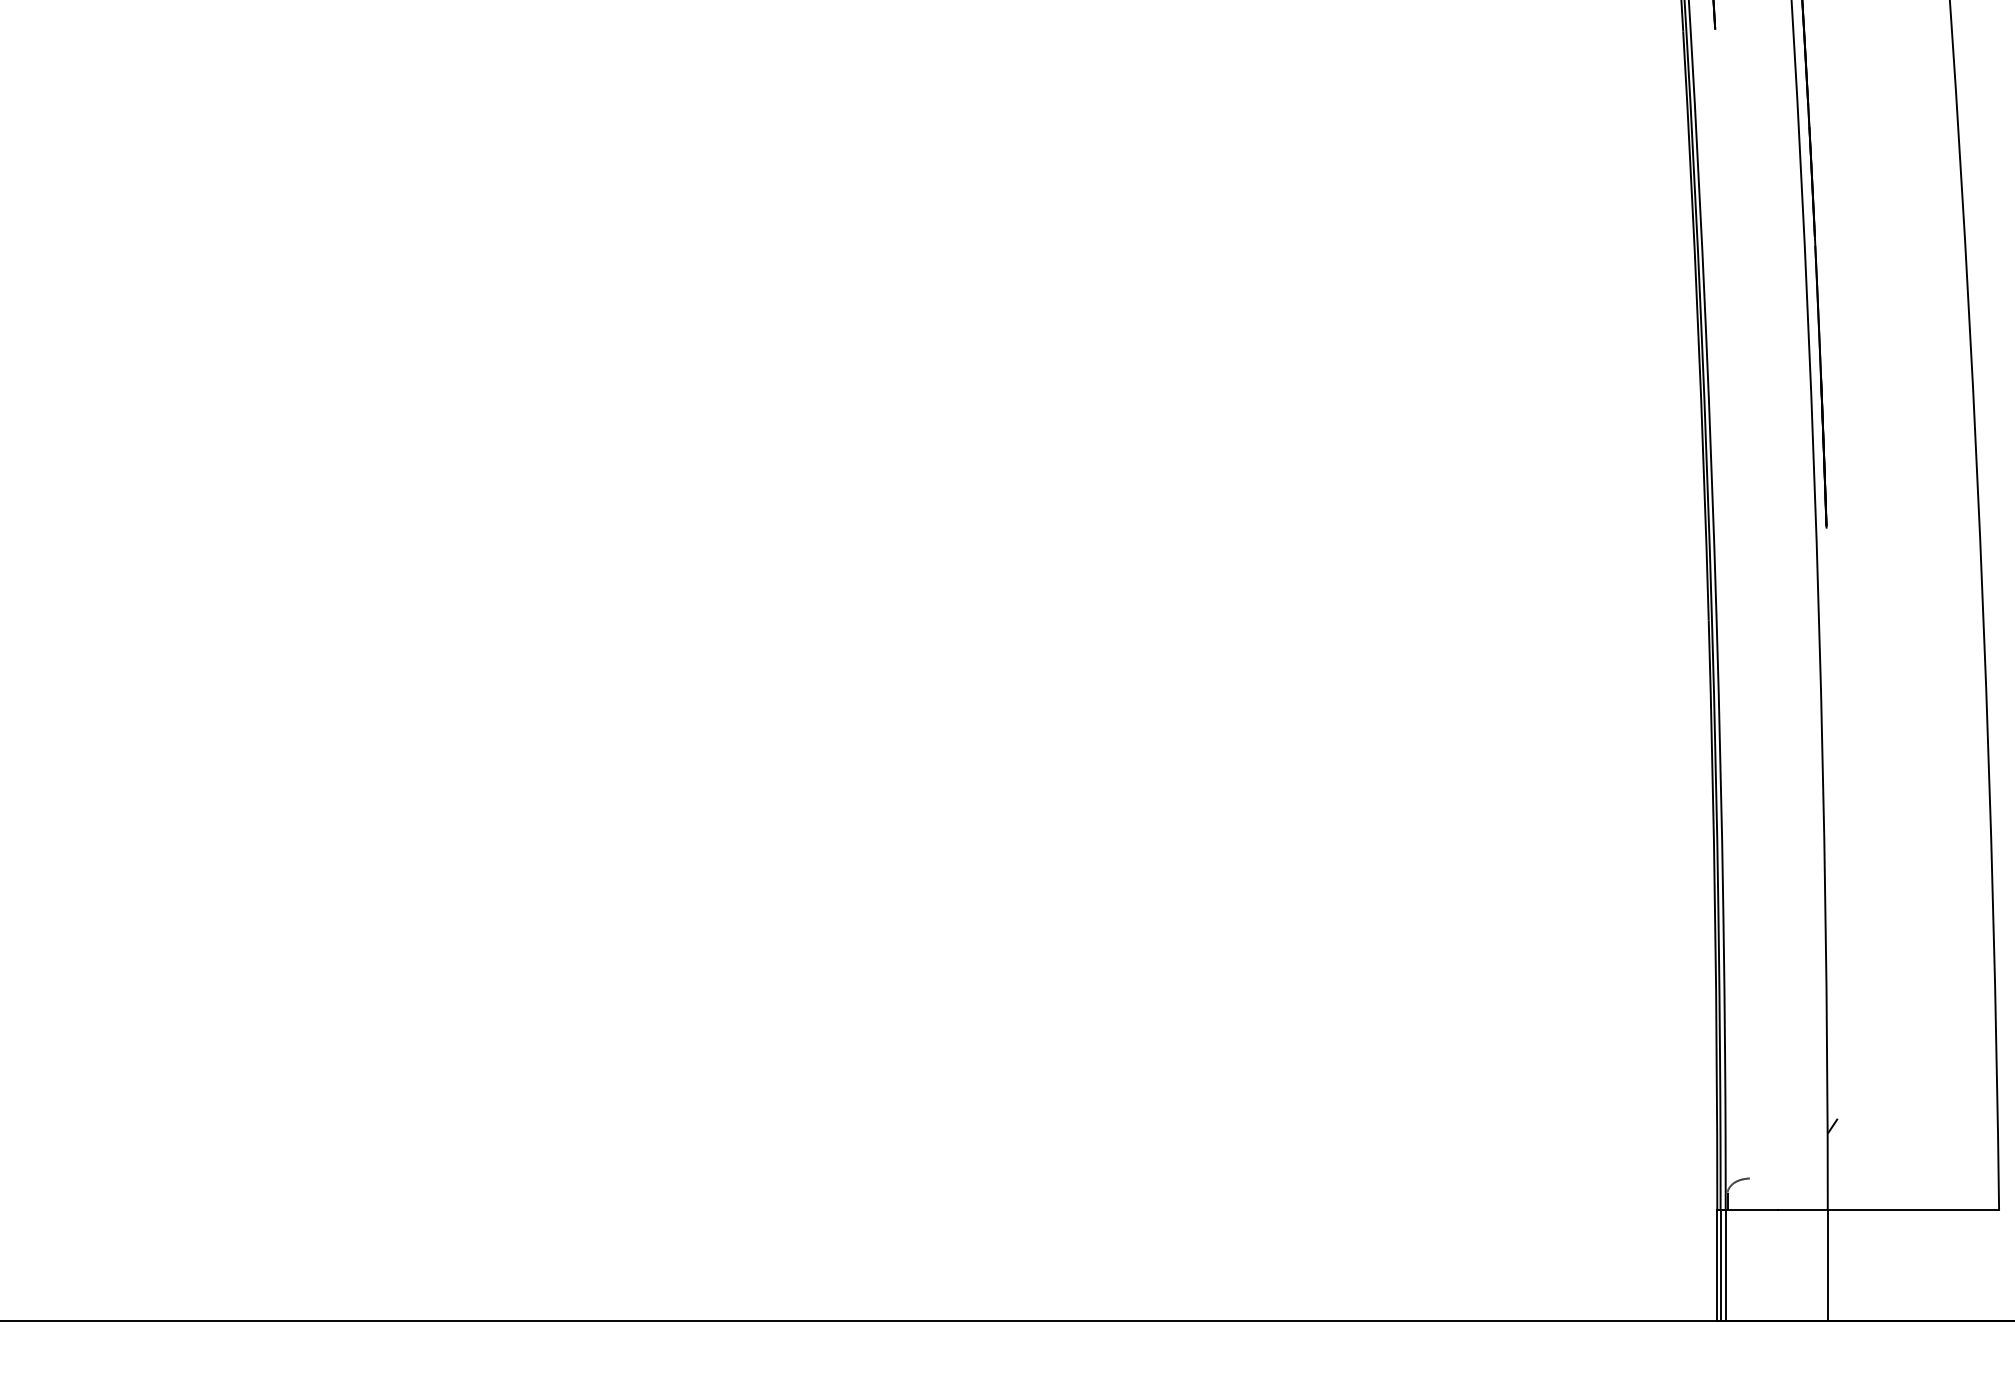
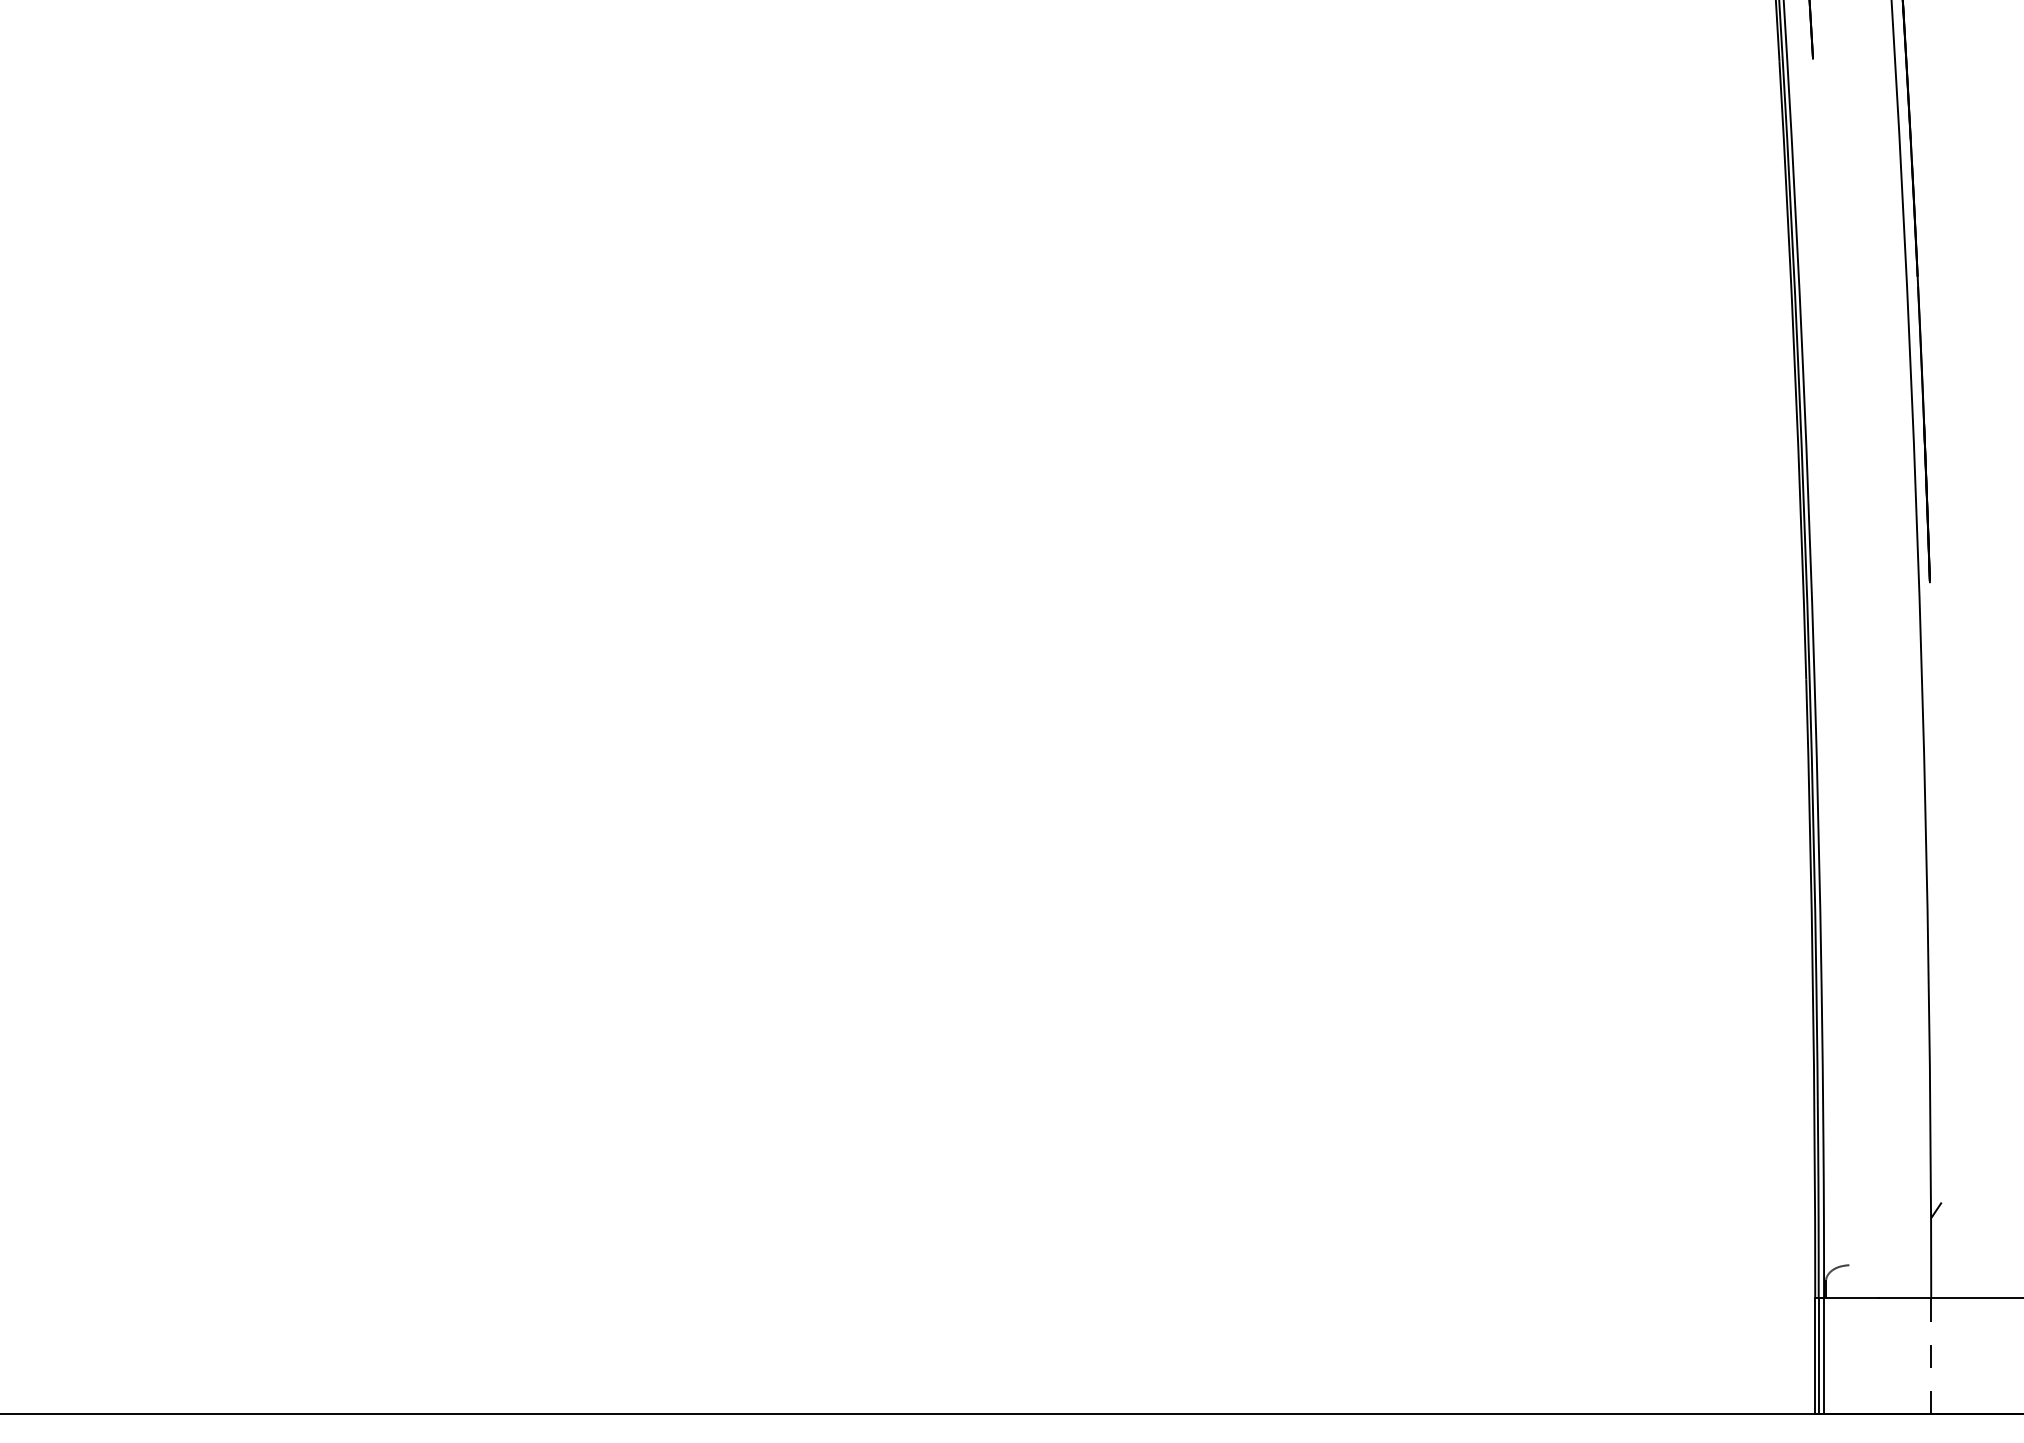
line: (1827, 1264) -> (1930, 1355), solid -> dashed

